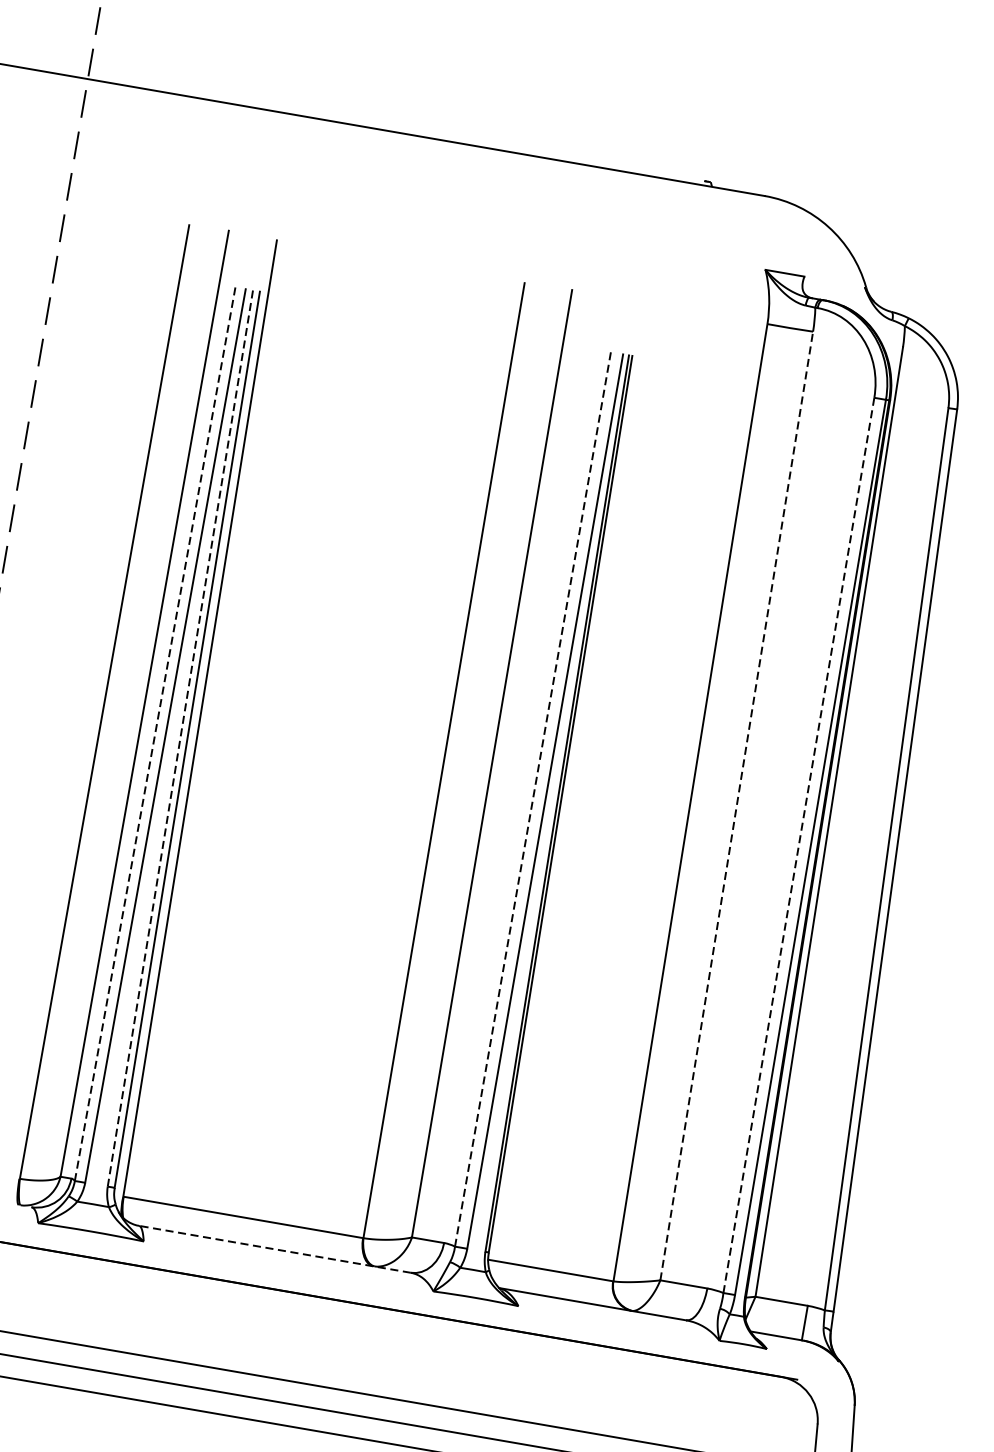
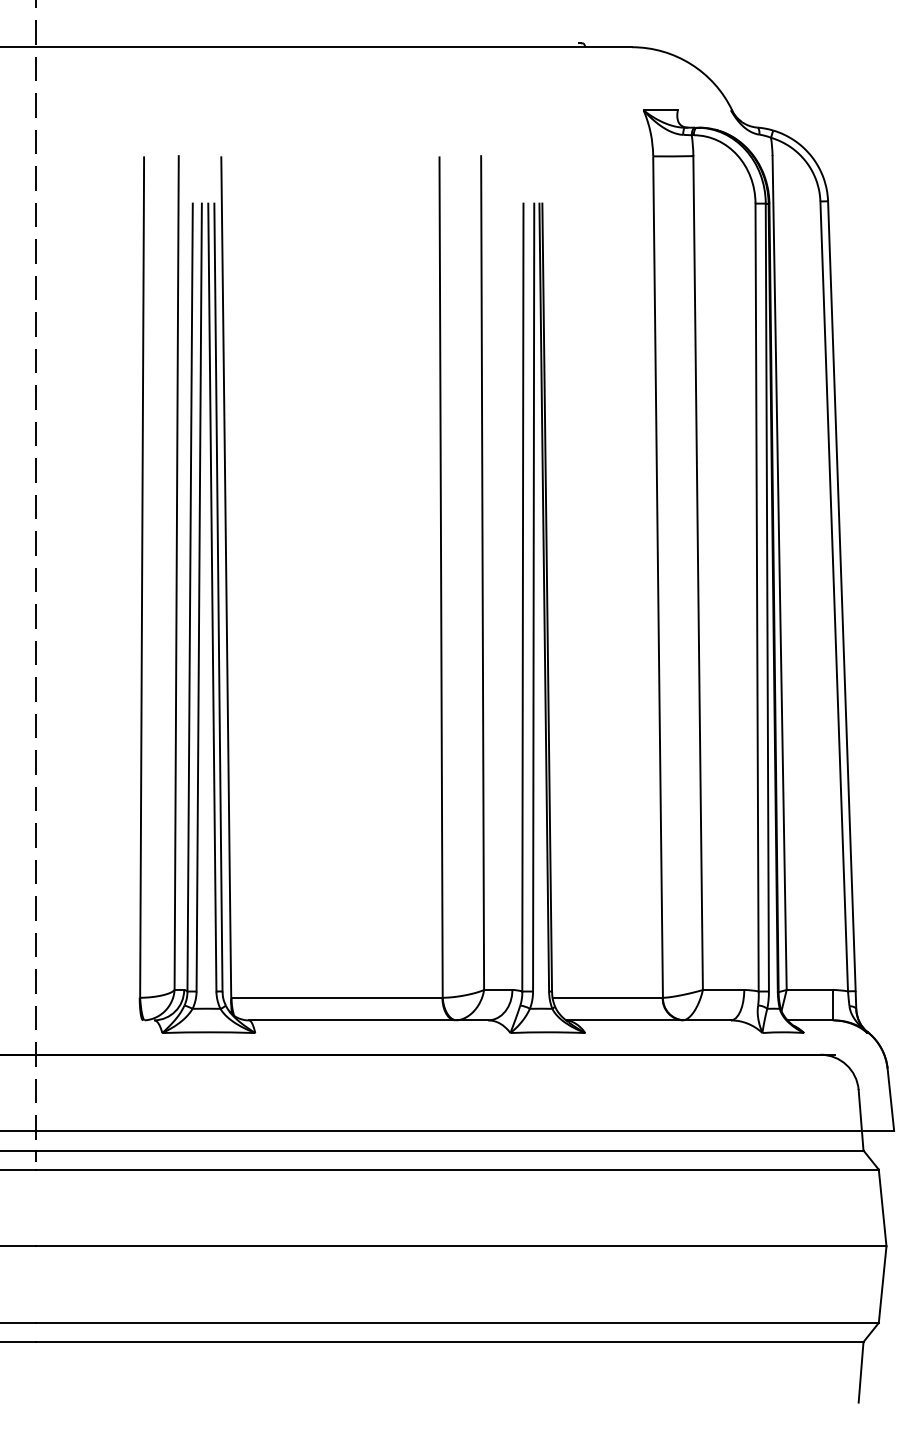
line: (155, 734) -> (190, 597), dashed -> solid
line: (180, 738) -> (212, 597), dashed -> solid
line: (532, 799) -> (522, 597), dashed -> solid
line: (737, 806) -> (698, 573), dashed -> solid
line: (799, 845) -> (757, 597), dashed -> solid
line: (274, 1249) -> (368, 1020), dashed -> solid

